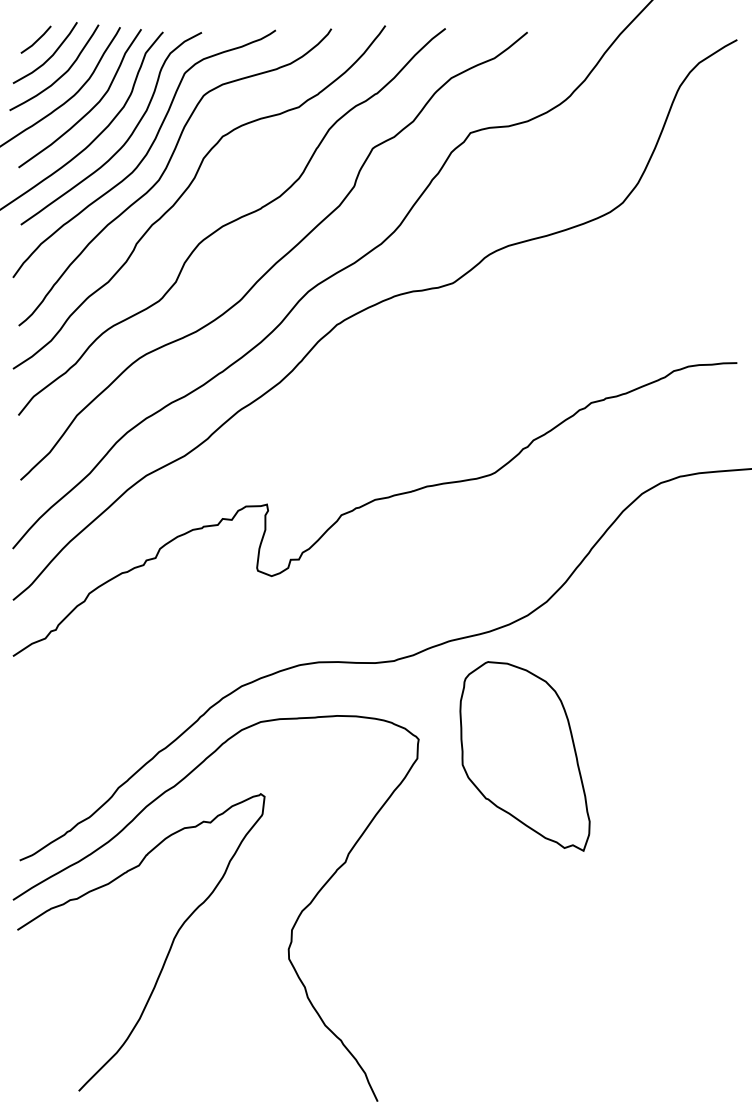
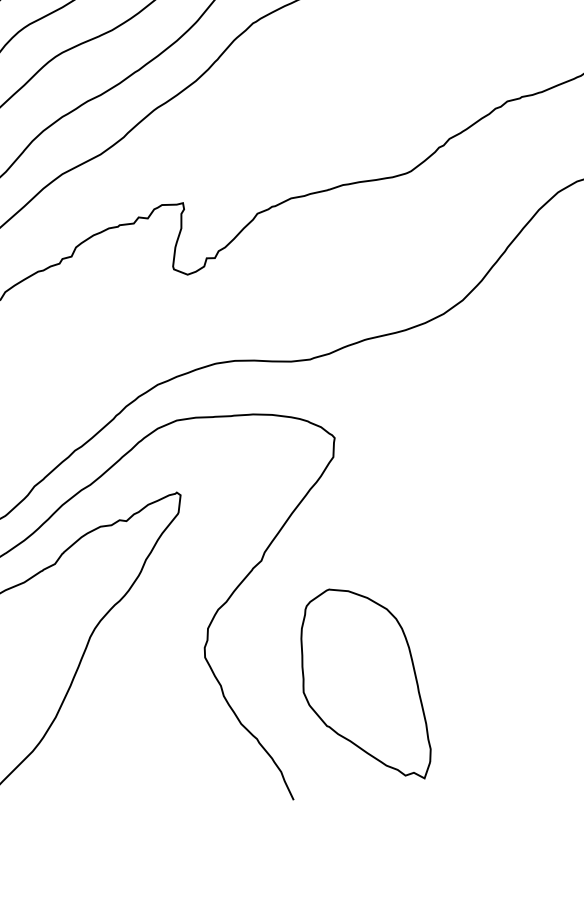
part: (524, 756) -> (365, 684), moved

